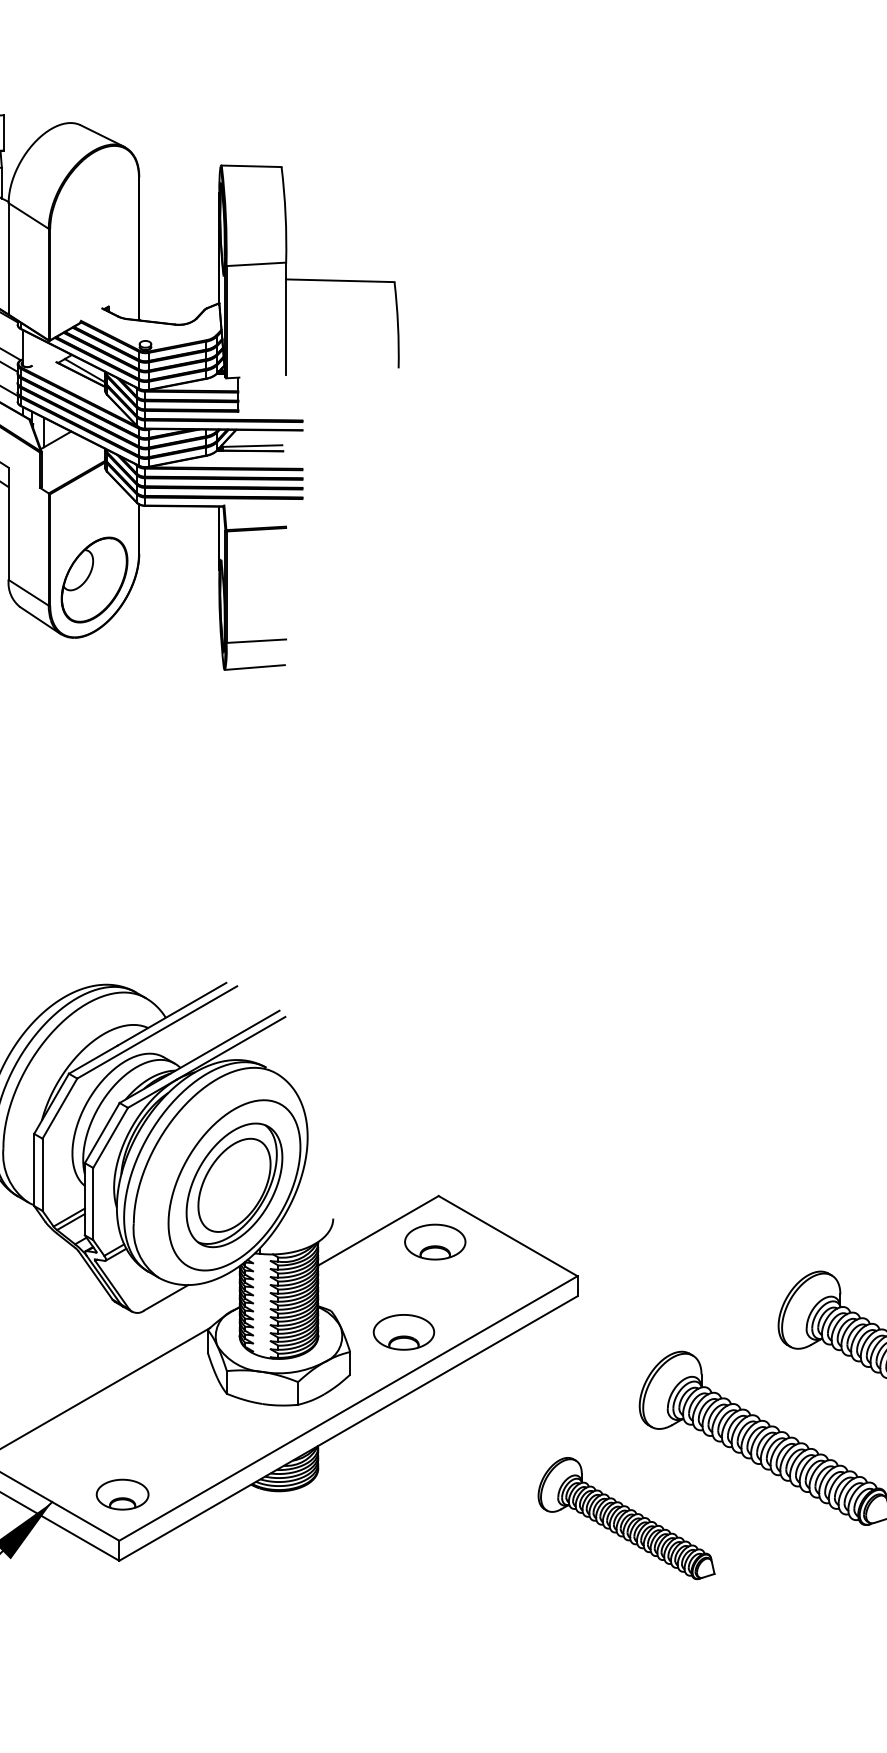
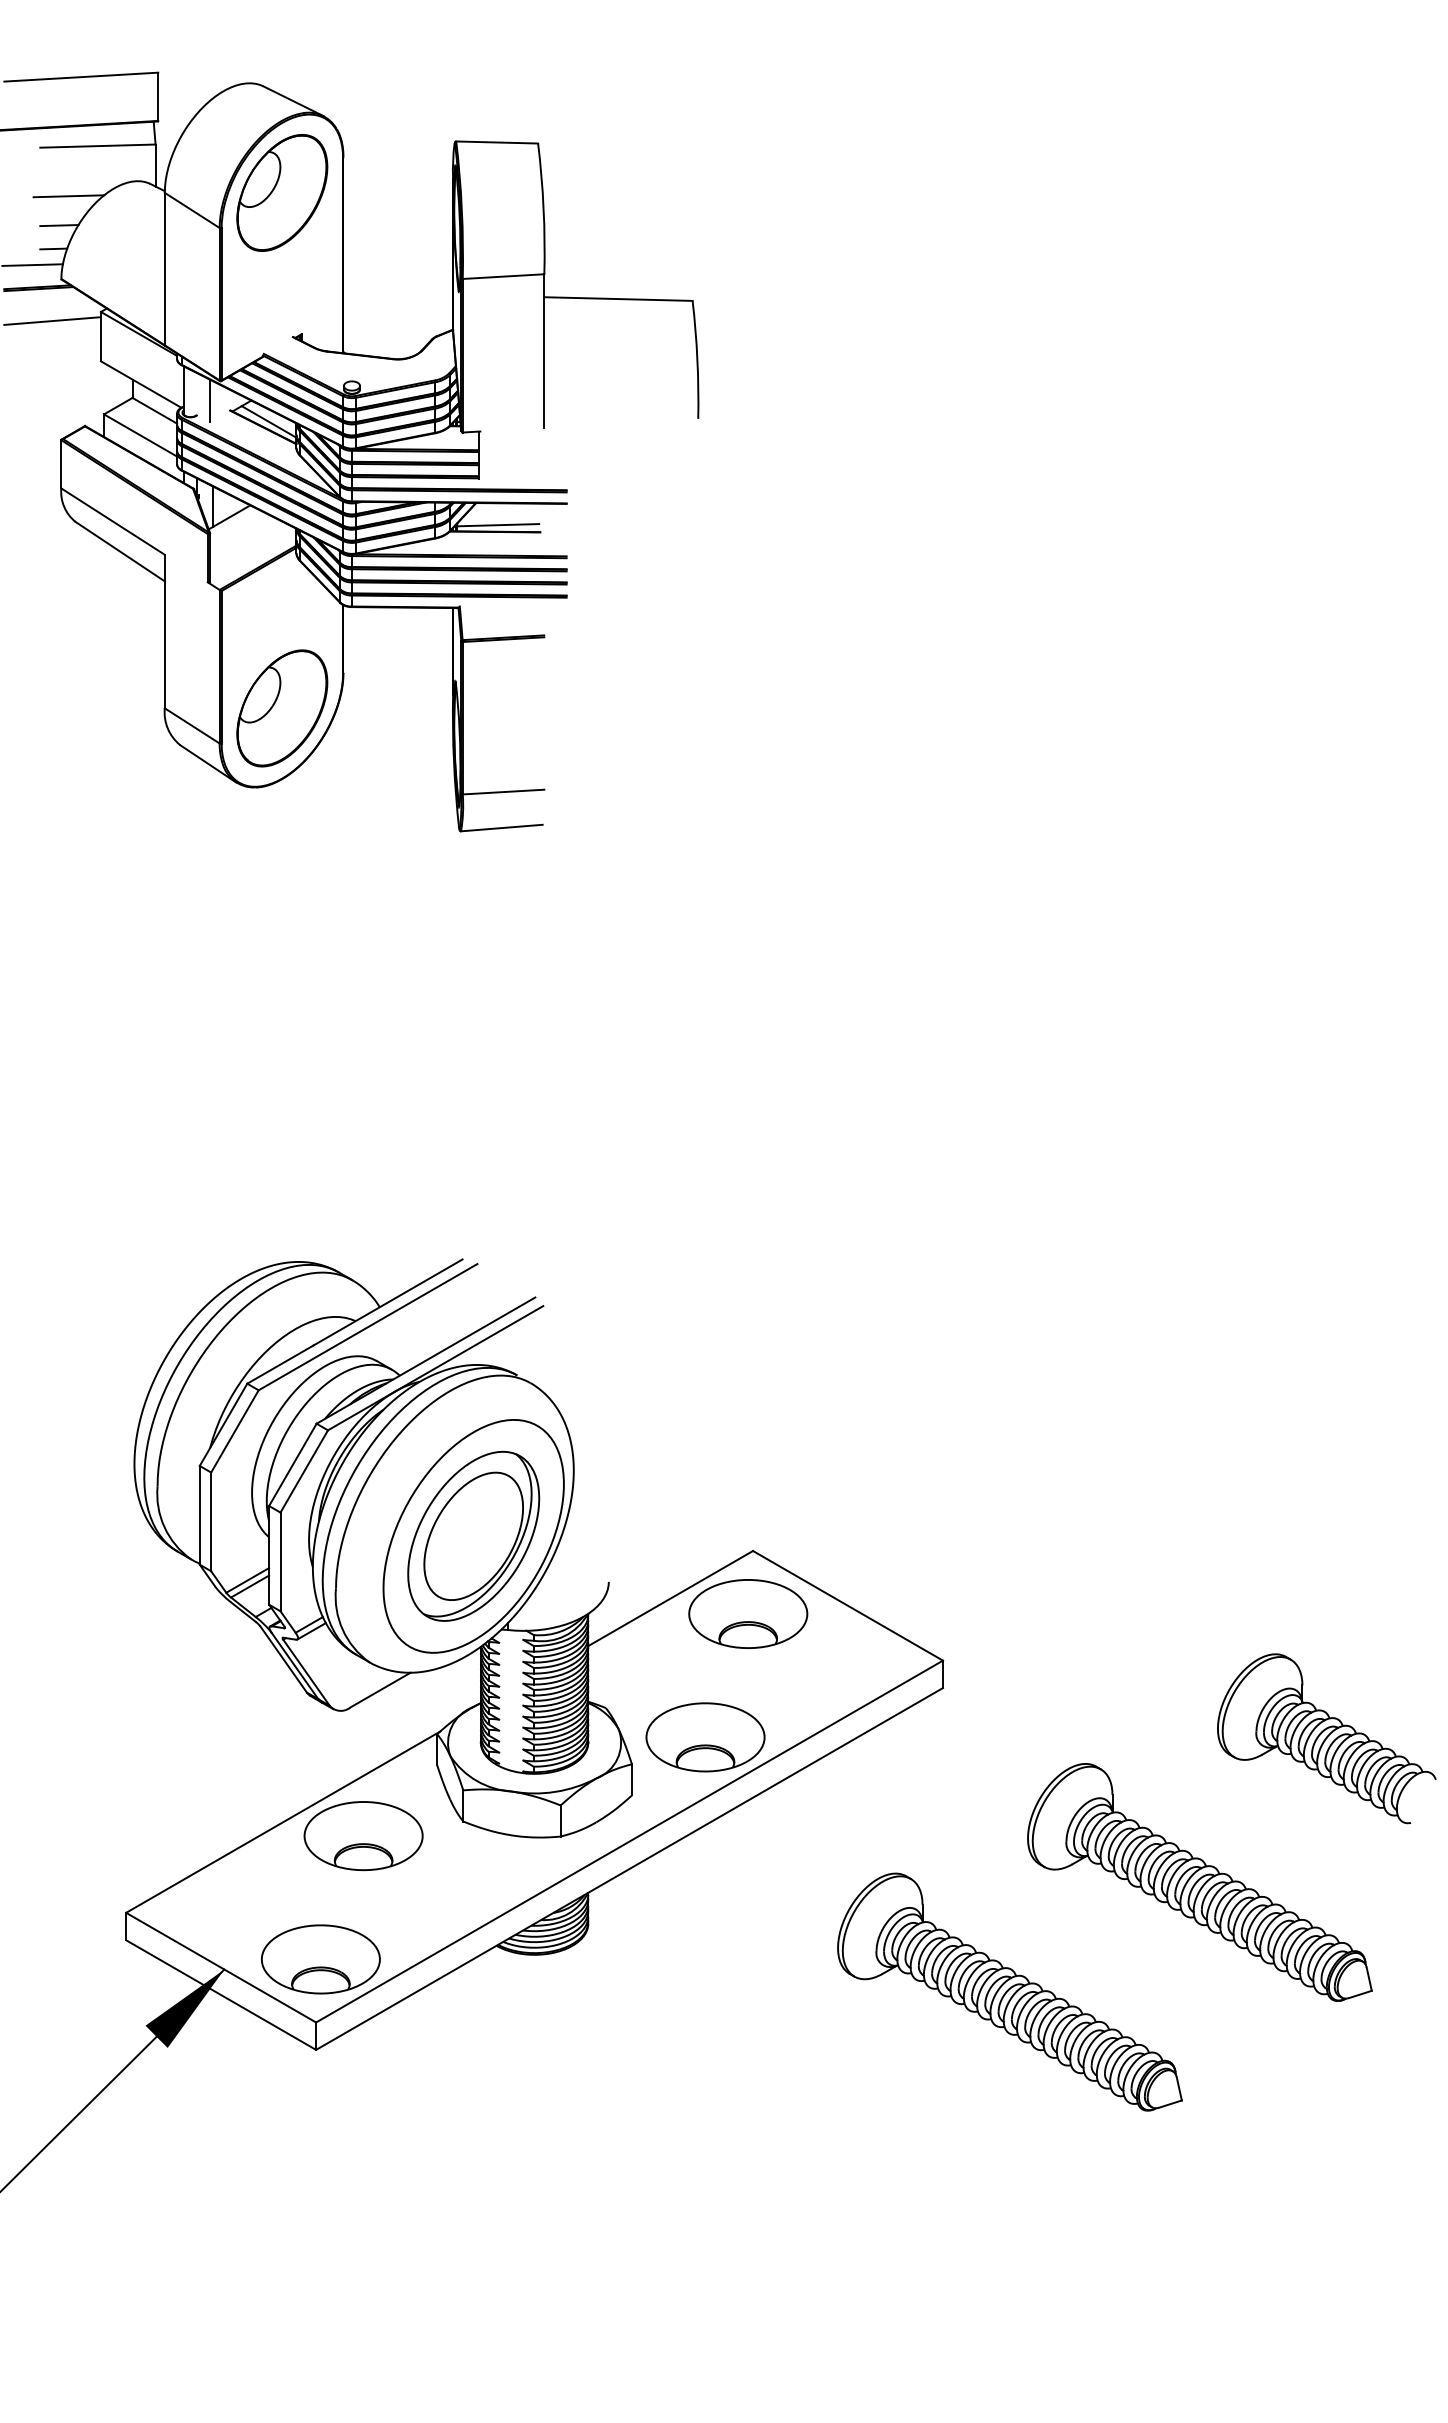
part: (94, 202) -> (282, 192), added
line: (42, 354) -> (210, 400), added
part: (435, 1241) -> (748, 1613), size x1.43
part: (403, 1332) -> (705, 1737), size x1.43
part: (153, 1404) -> (363, 1836), added
part: (122, 1494) -> (320, 1959), size x1.67
part: (626, 1518) -> (1009, 1991), size x1.43

